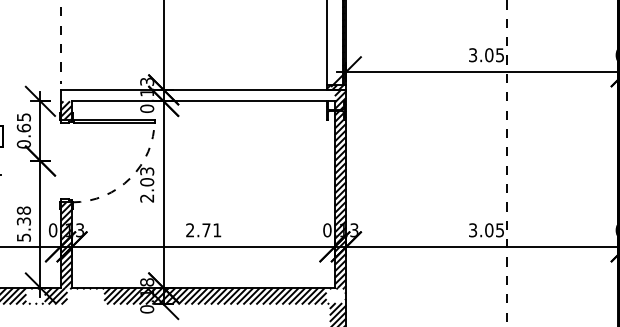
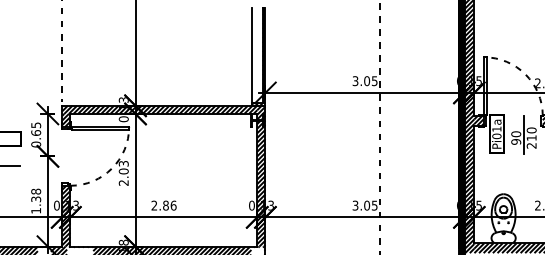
hatch: (197, 95) -> (159, 109), added
text: (211, 230) -> (169, 205), 2.71 -> 2.86
text: (24, 237) -> (36, 210), 5.38 -> 1.38

